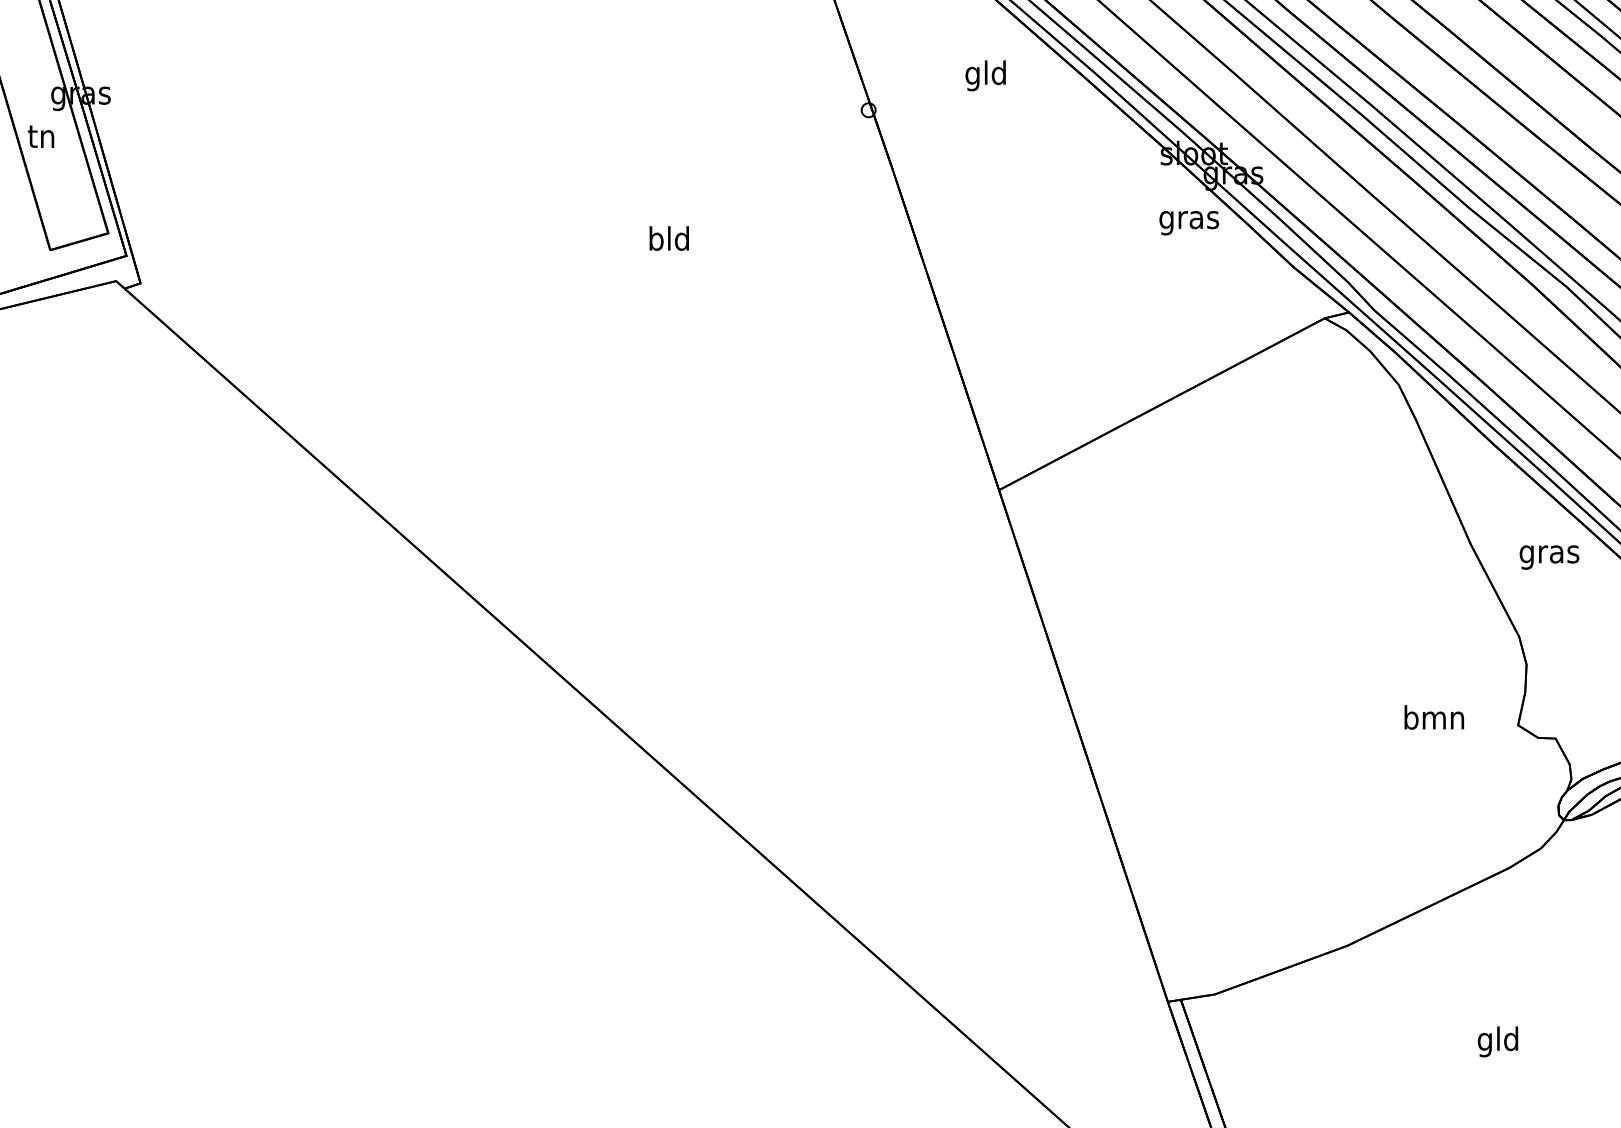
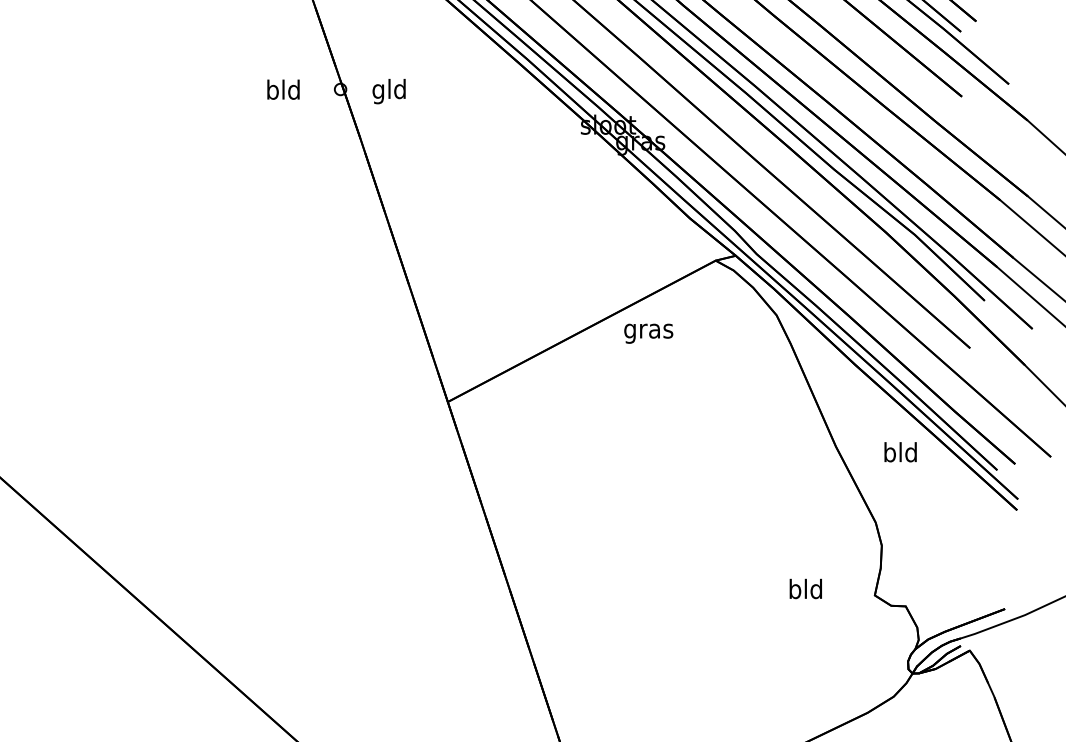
text: (985, 75) -> (388, 91), moved
text: (1188, 223) -> (648, 334), moved
text: (668, 238) -> (282, 89), moved
text: (1549, 554) -> (900, 454), gras -> bld
text: (1434, 717) -> (806, 589), bmn -> bld

